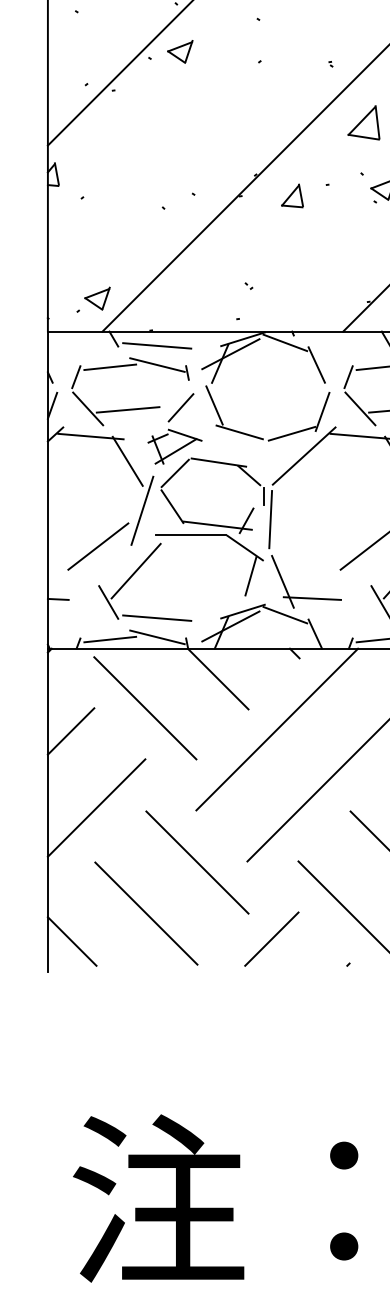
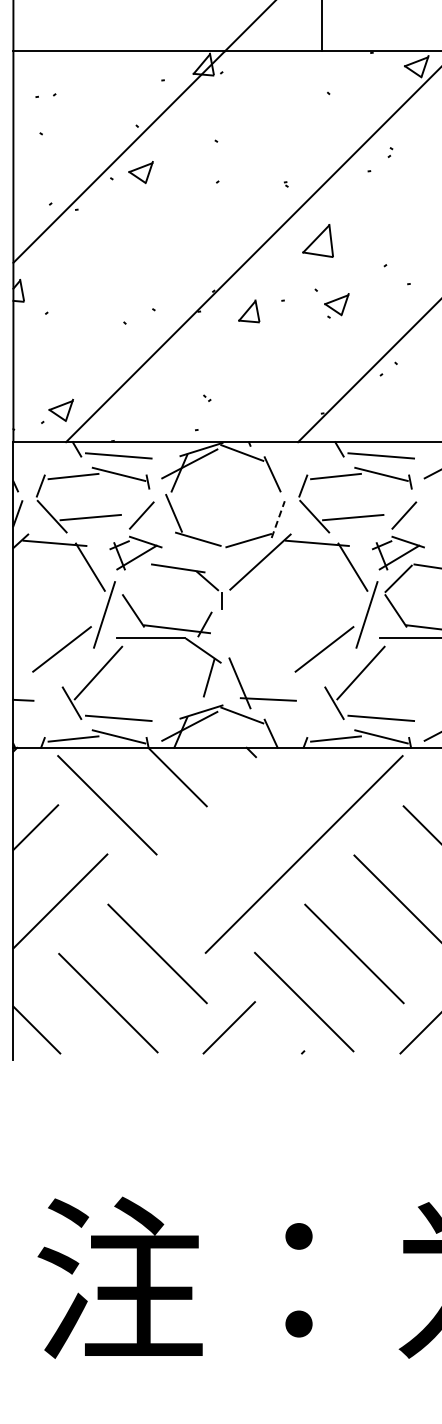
line: (322, 411) -> (278, 519), solid -> dashed
line: (175, 473) -> (136, 578), removed
line: (269, 518) -> (227, 622), removed
line: (277, 729) -> (234, 825), removed

